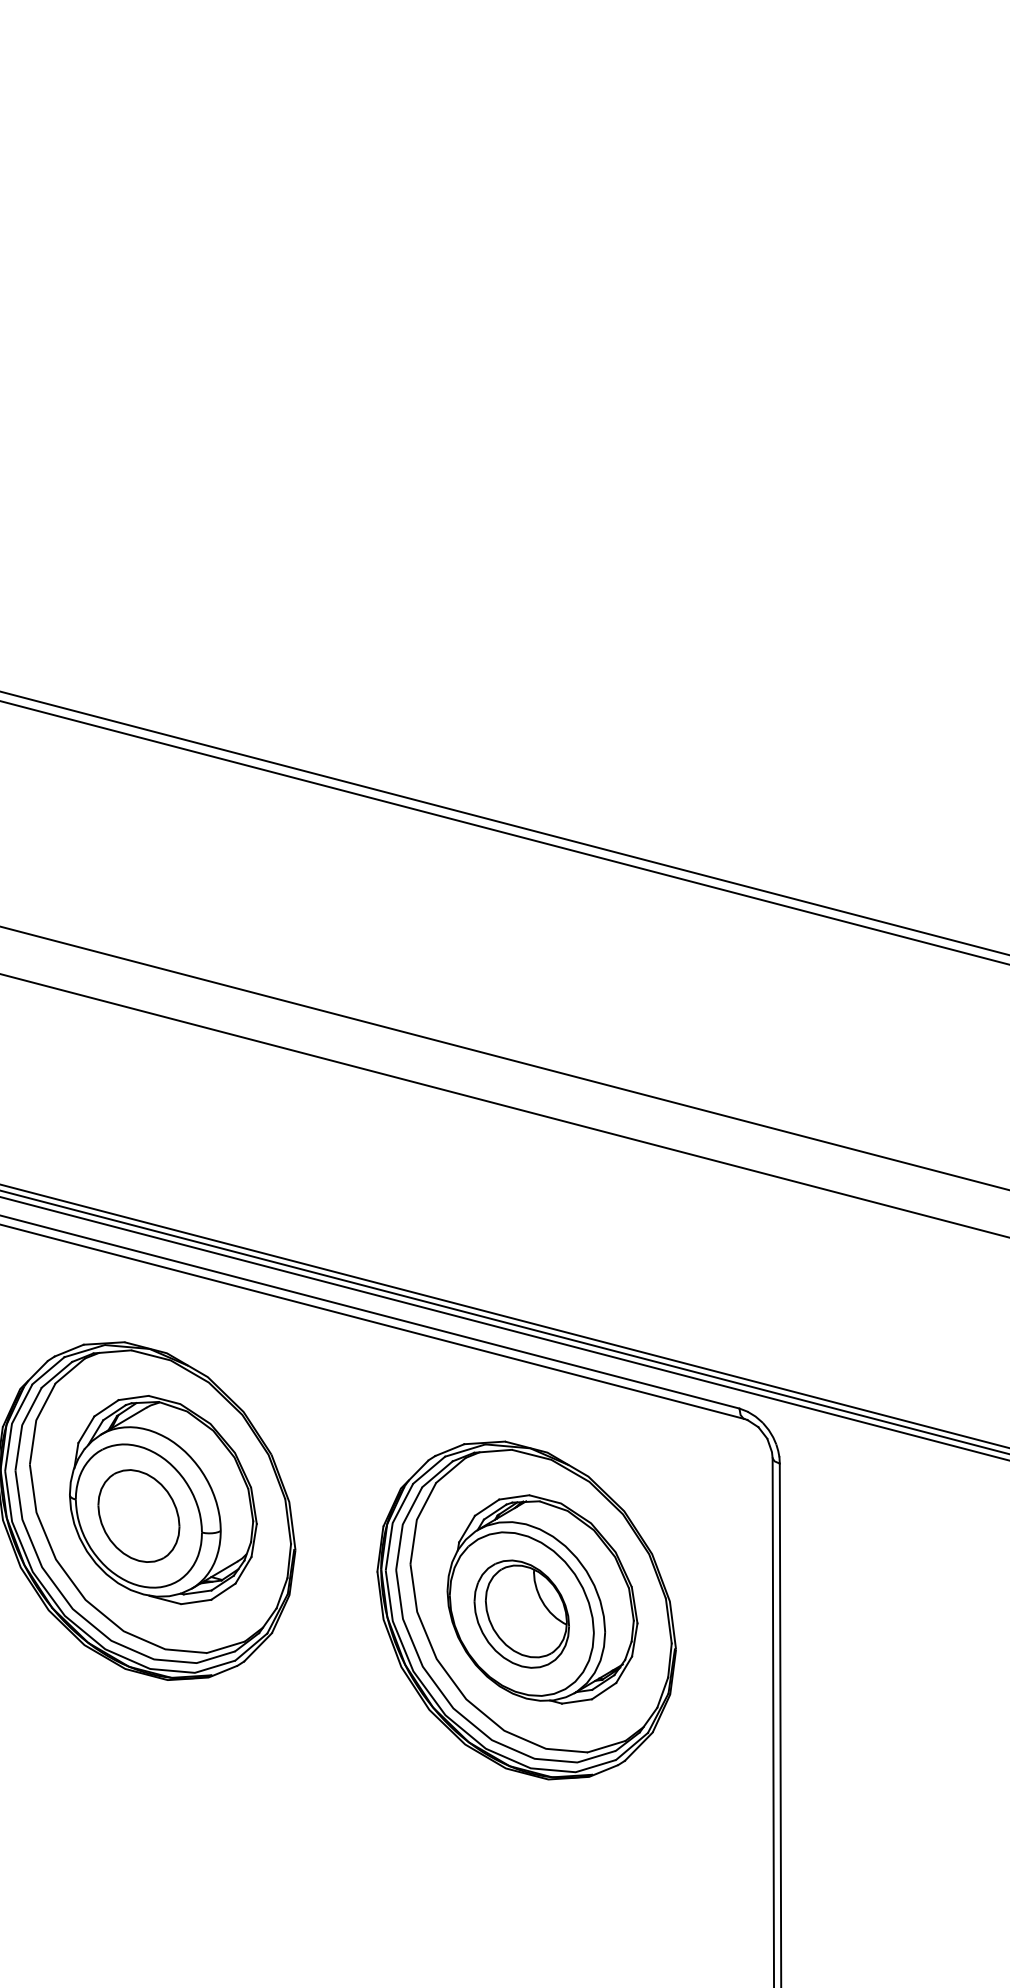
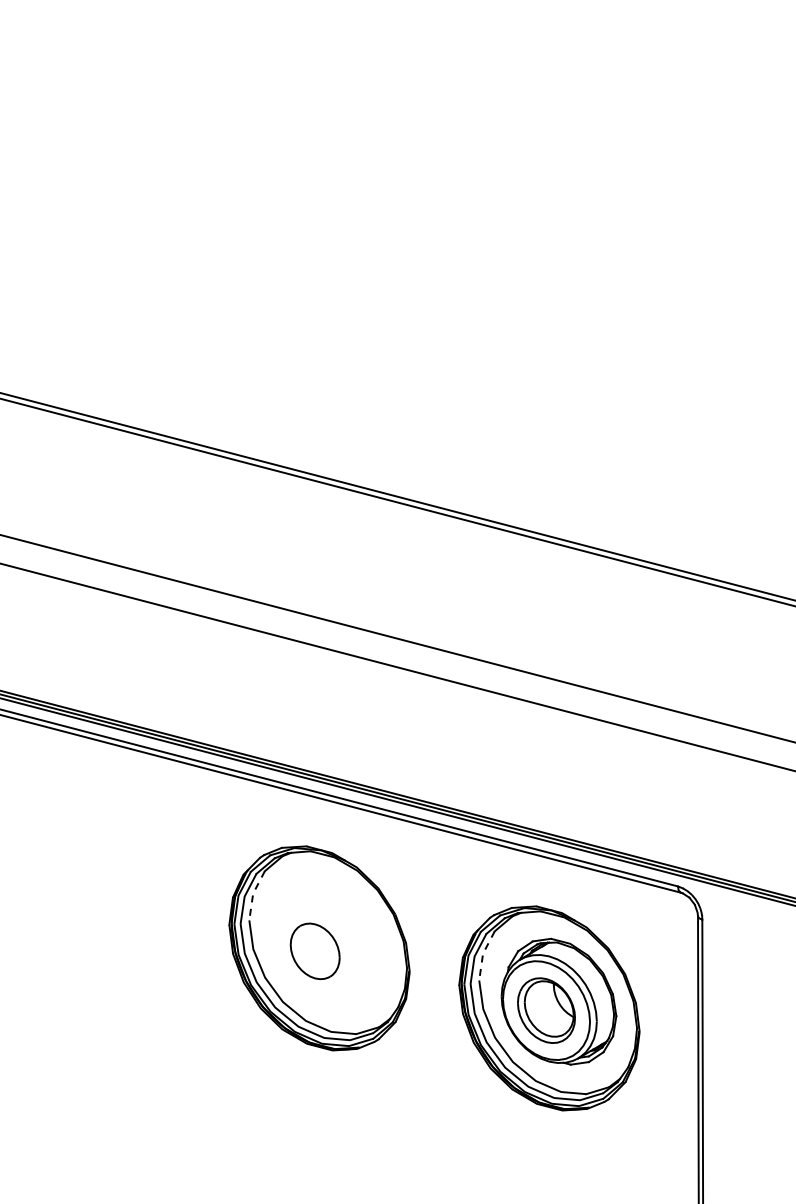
line: (36, 1421) -> (253, 894), solid -> dashed
part: (162, 1499) -> (329, 941), removed
line: (415, 1521) -> (482, 954), solid -> dashed

